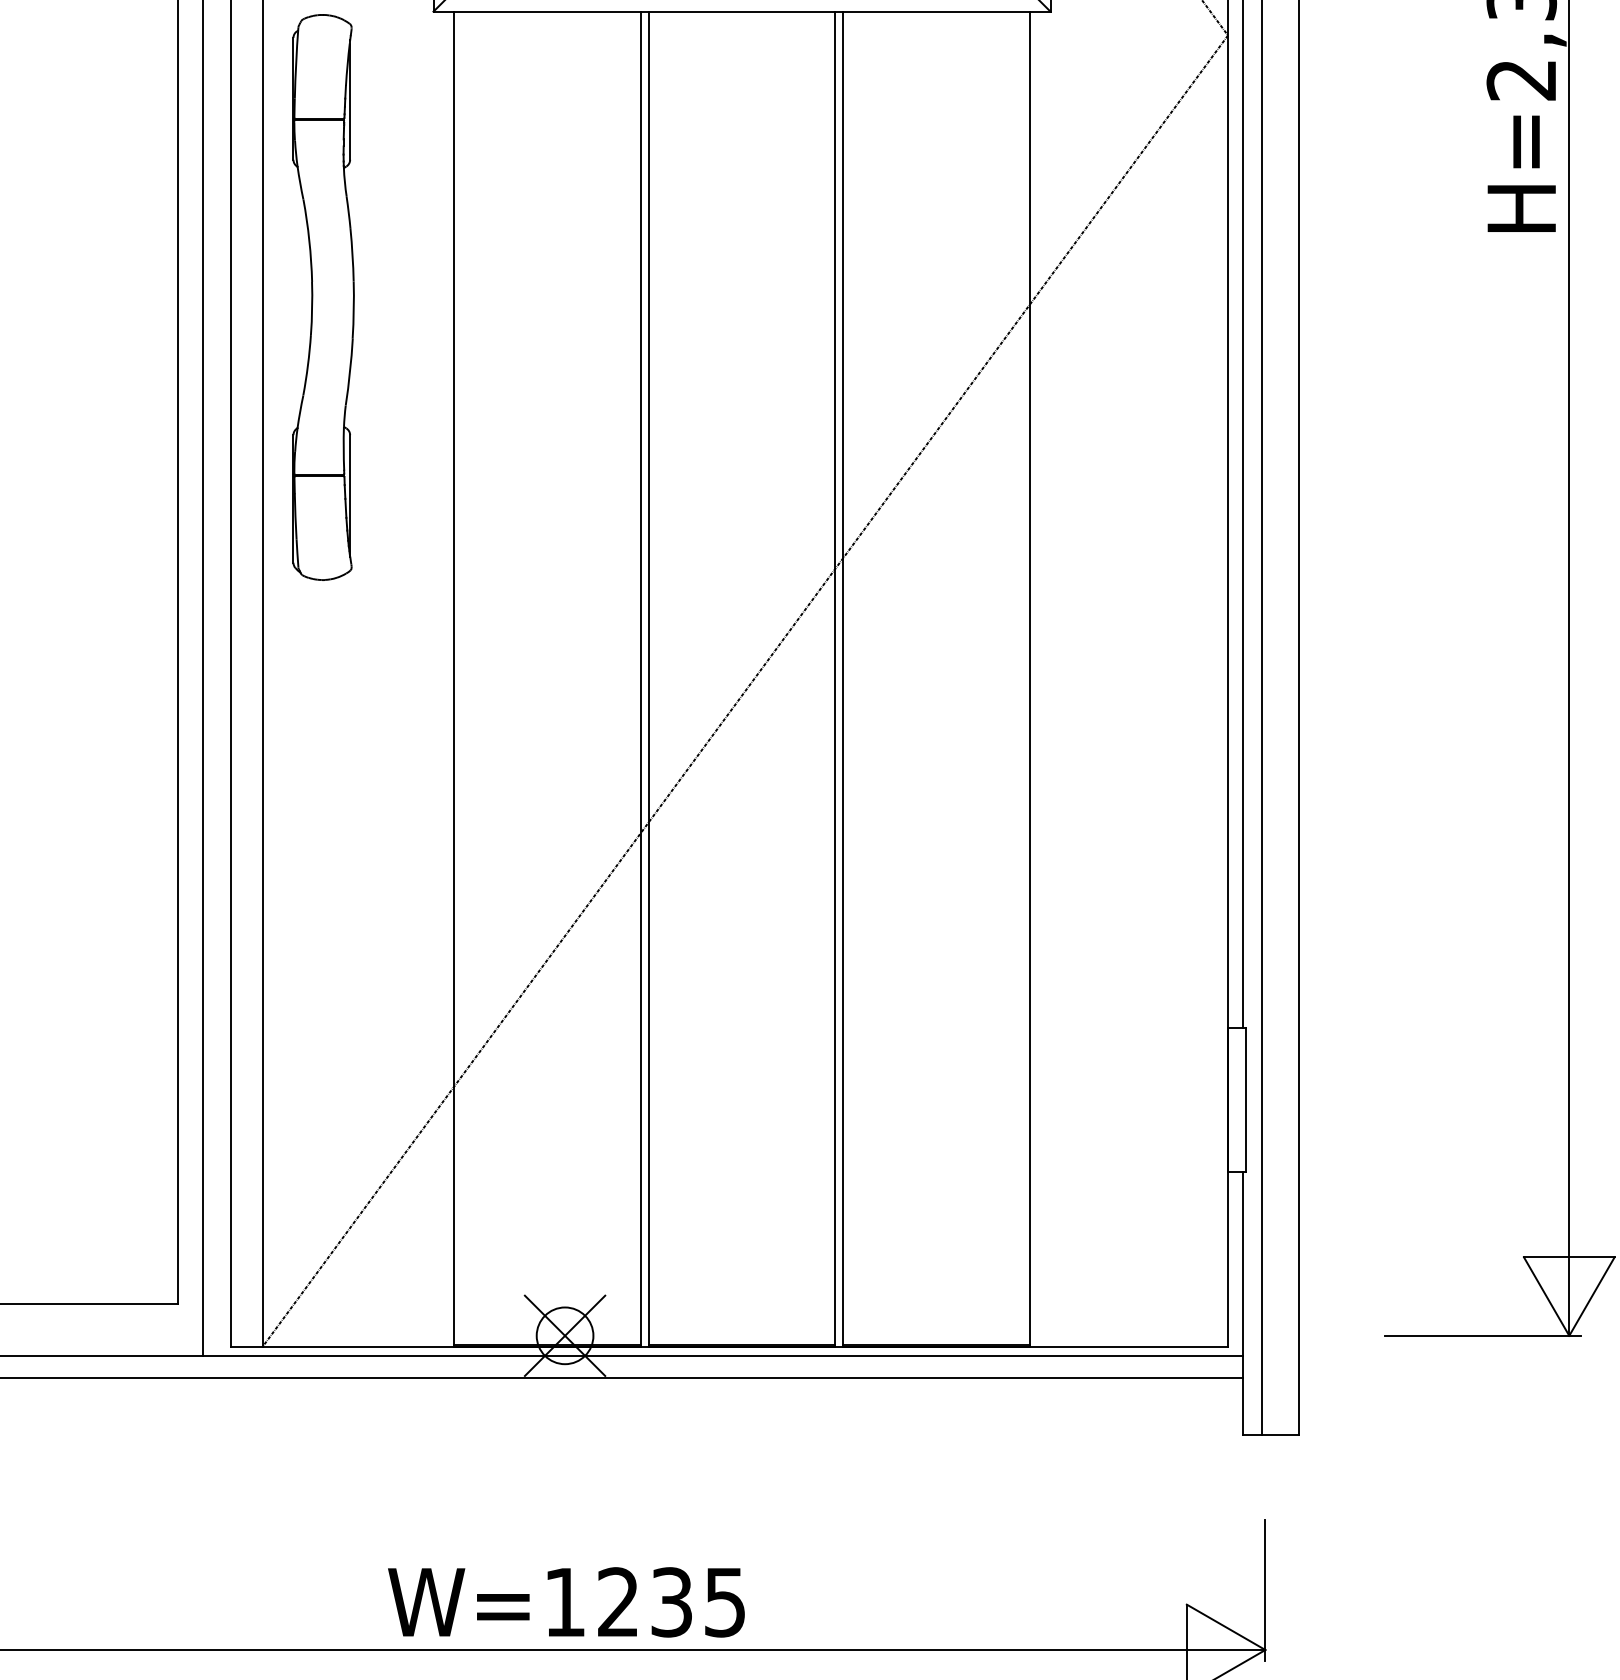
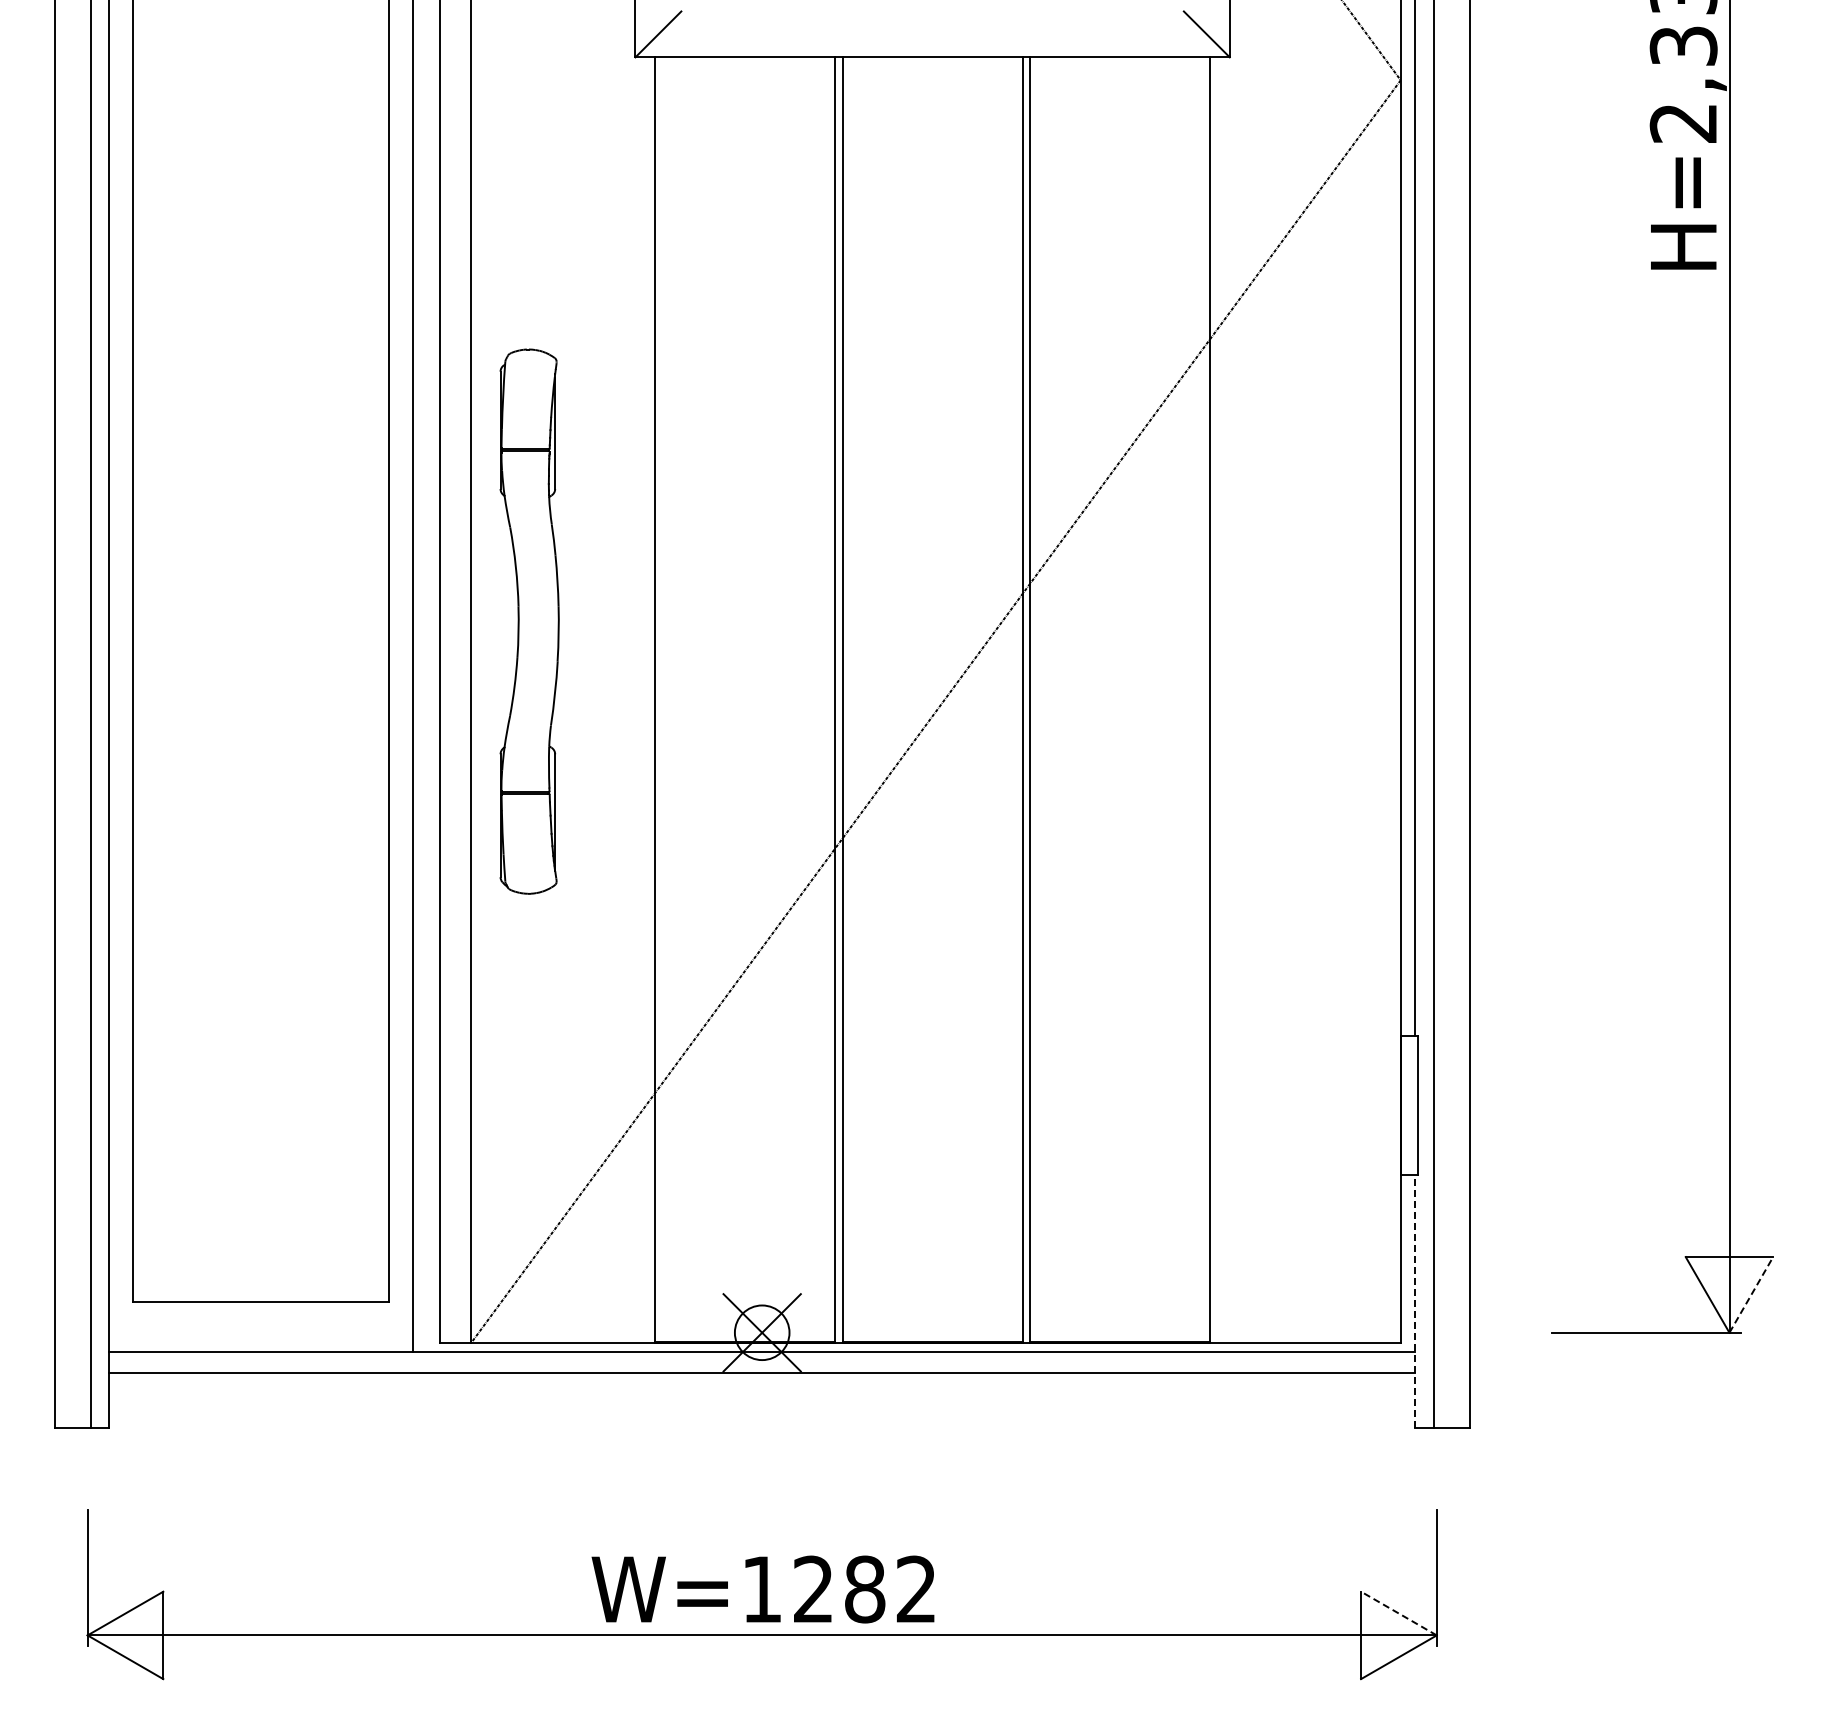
part: (323, 297) -> (529, 621), moved
line: (1592, 1296) -> (1751, 1294), solid -> dashed
line: (1242, 1302) -> (1414, 1300), solid -> dashed
text: (698, 1602) -> (890, 1589), W=1235 -> W=1282
line: (1225, 1627) -> (1398, 1613), solid -> dashed

